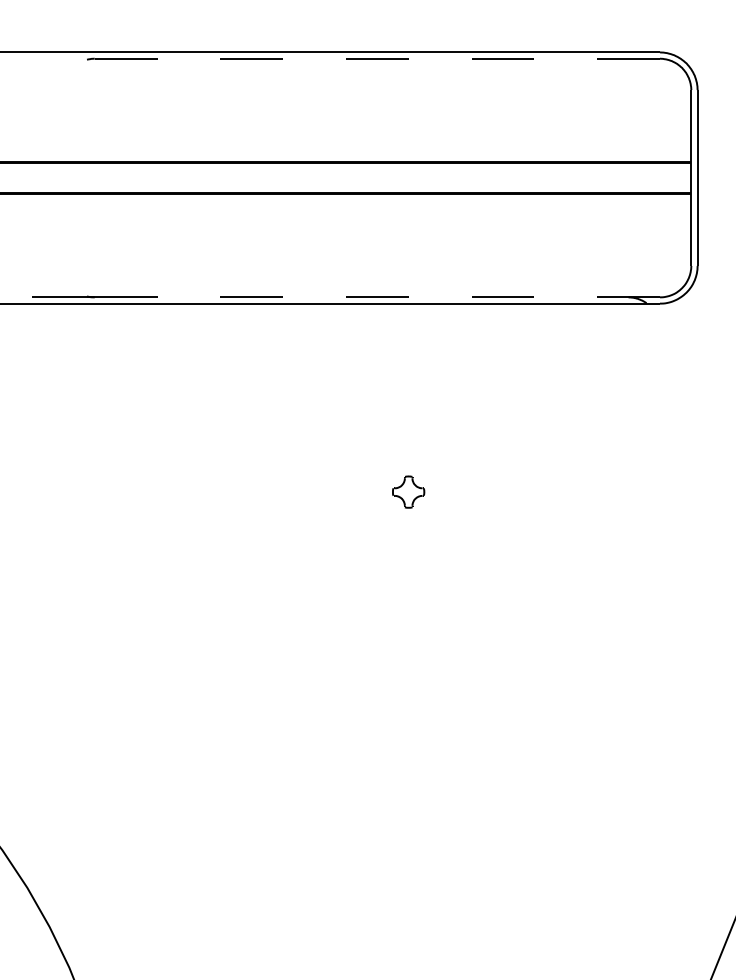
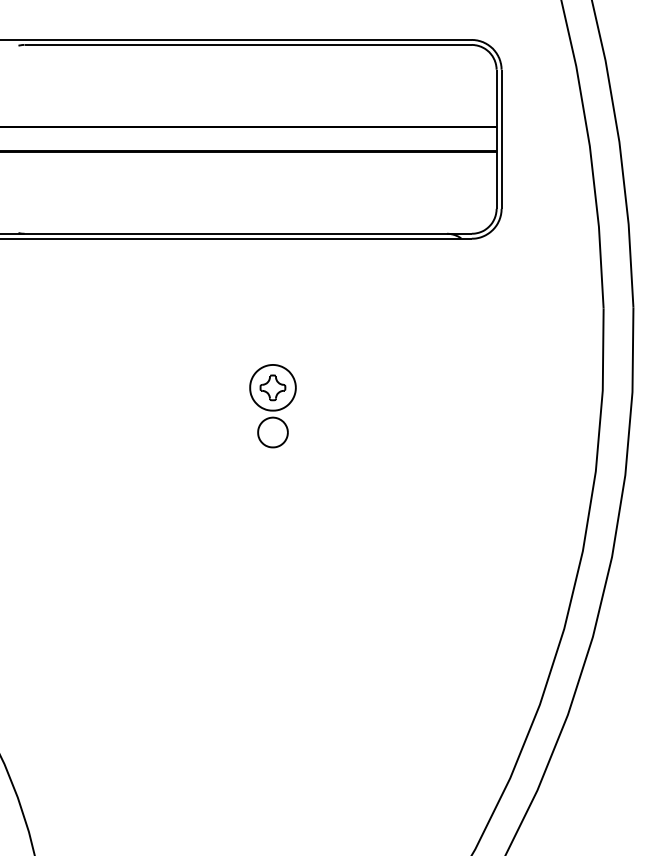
line: (377, 58) -> (248, 44), dashed -> solid
line: (377, 297) -> (248, 233), dashed -> solid
part: (408, 515) -> (272, 406), added

